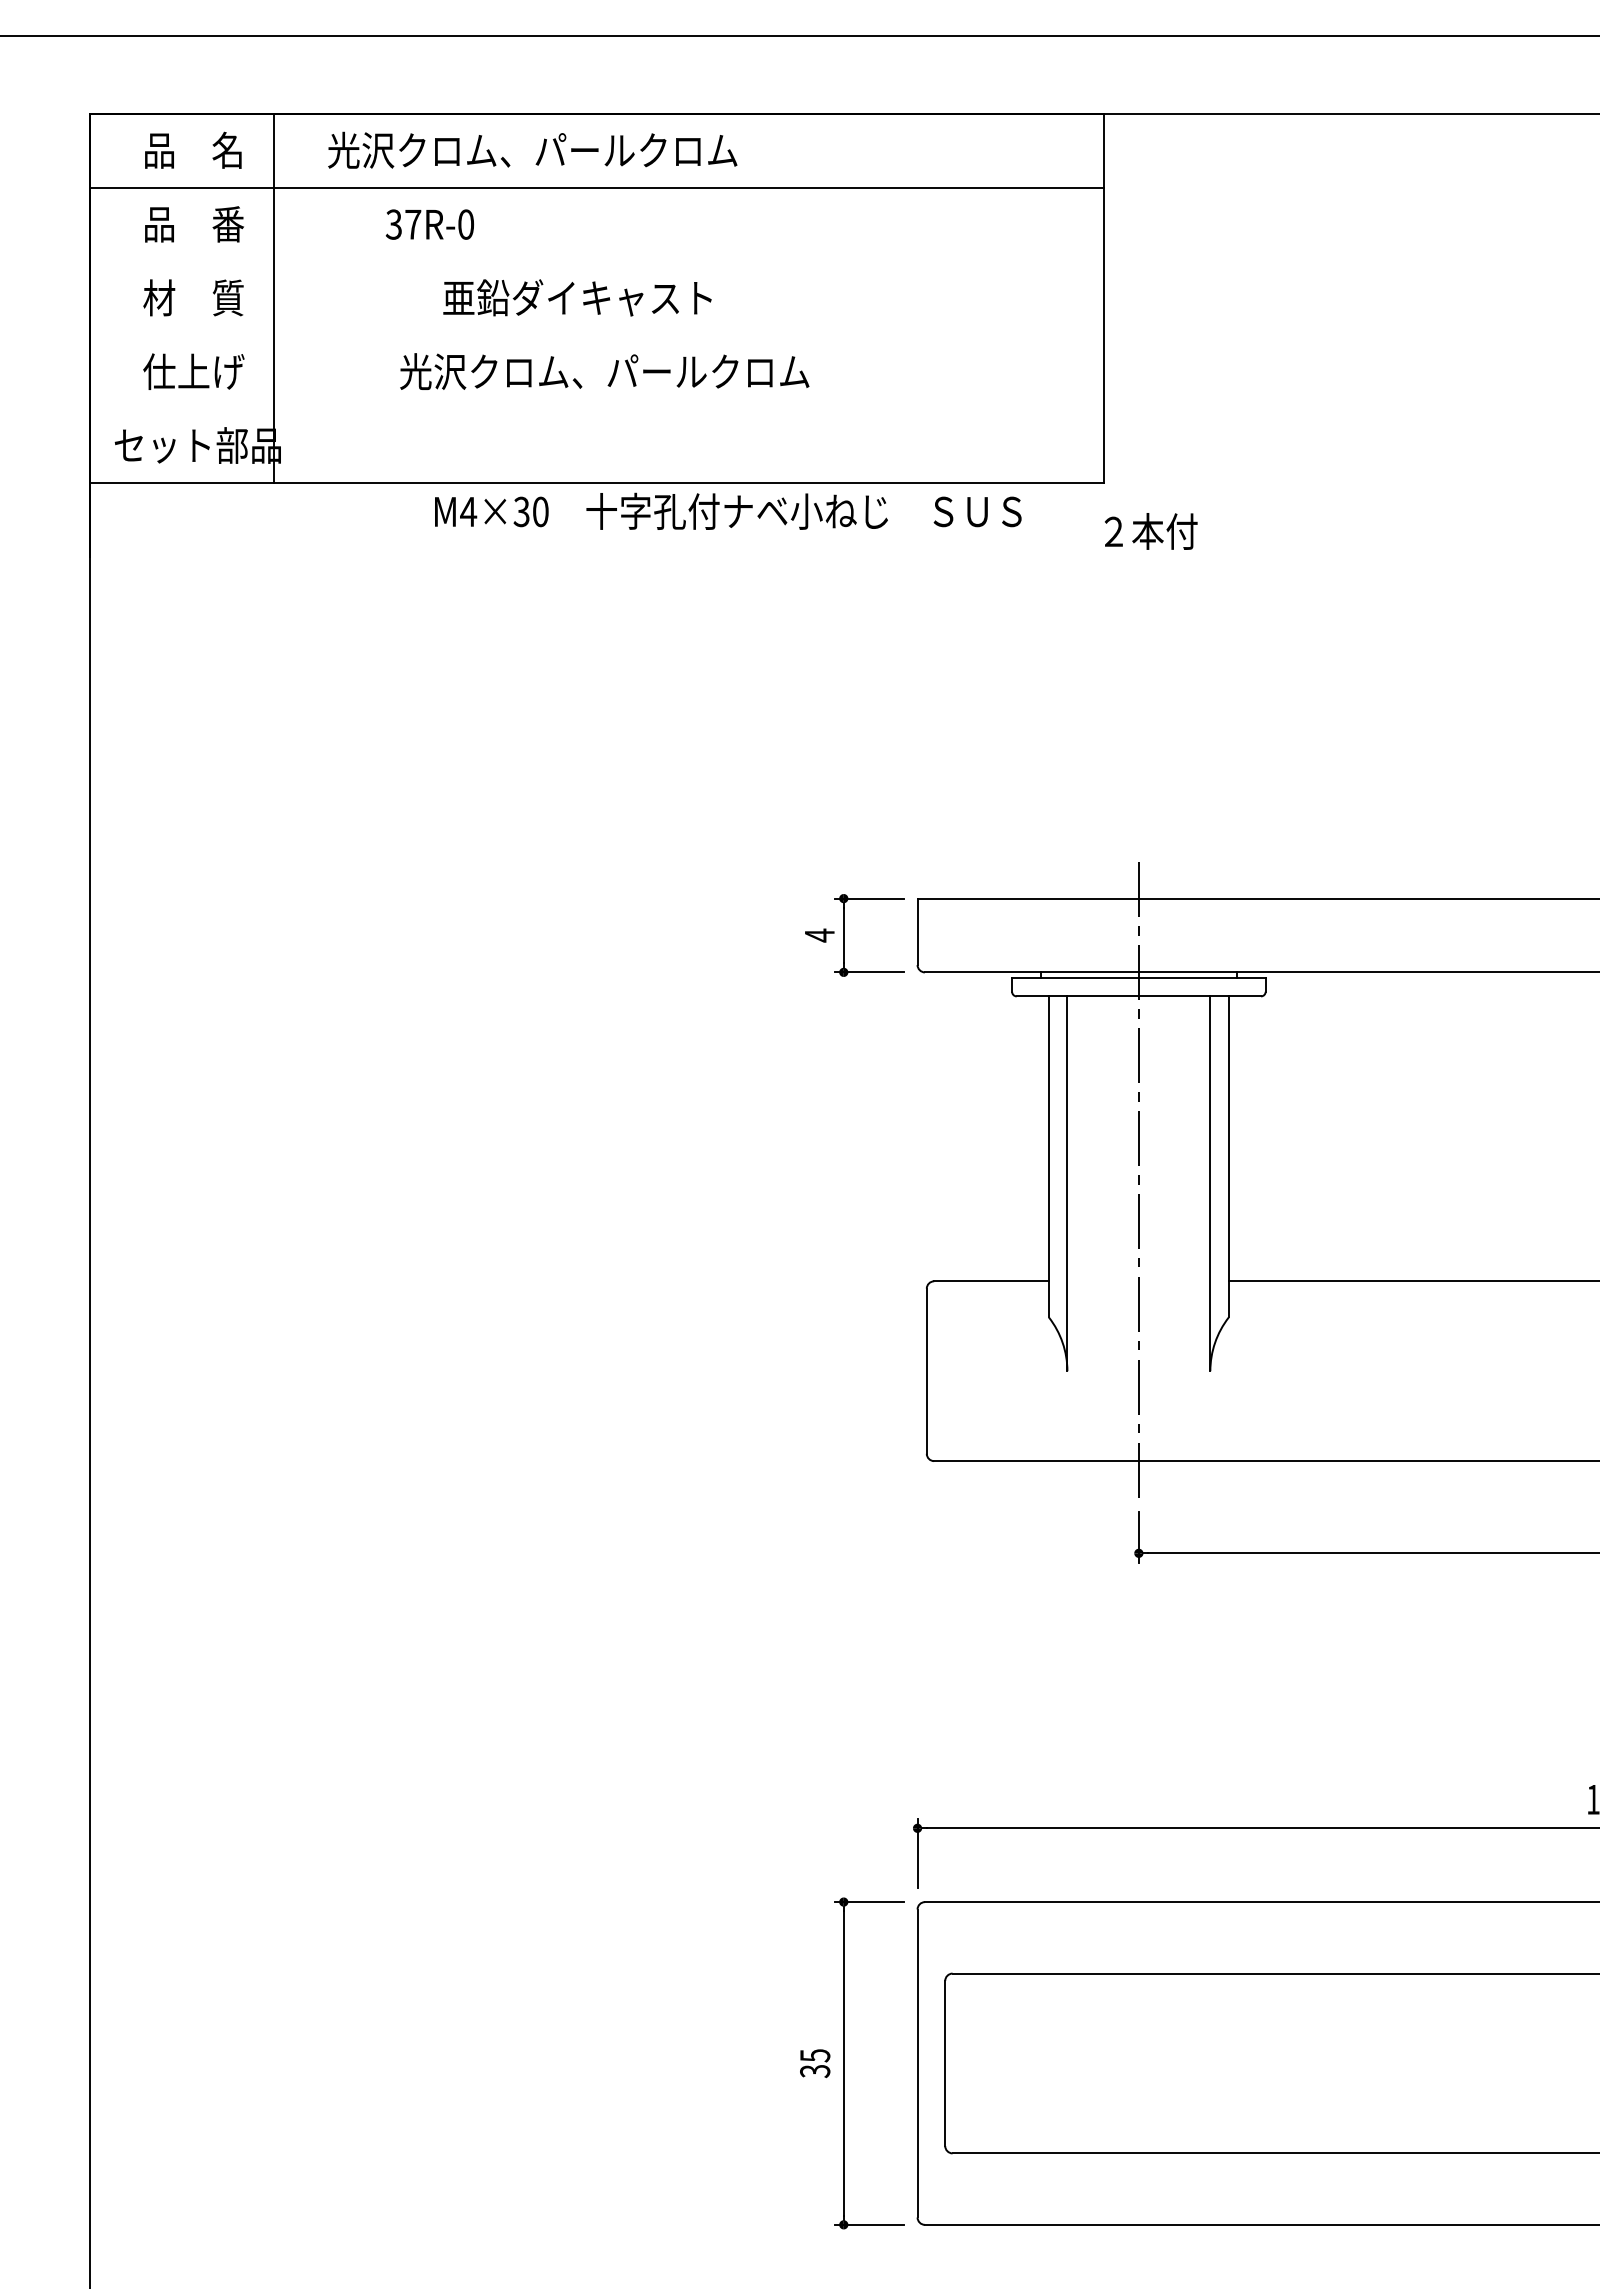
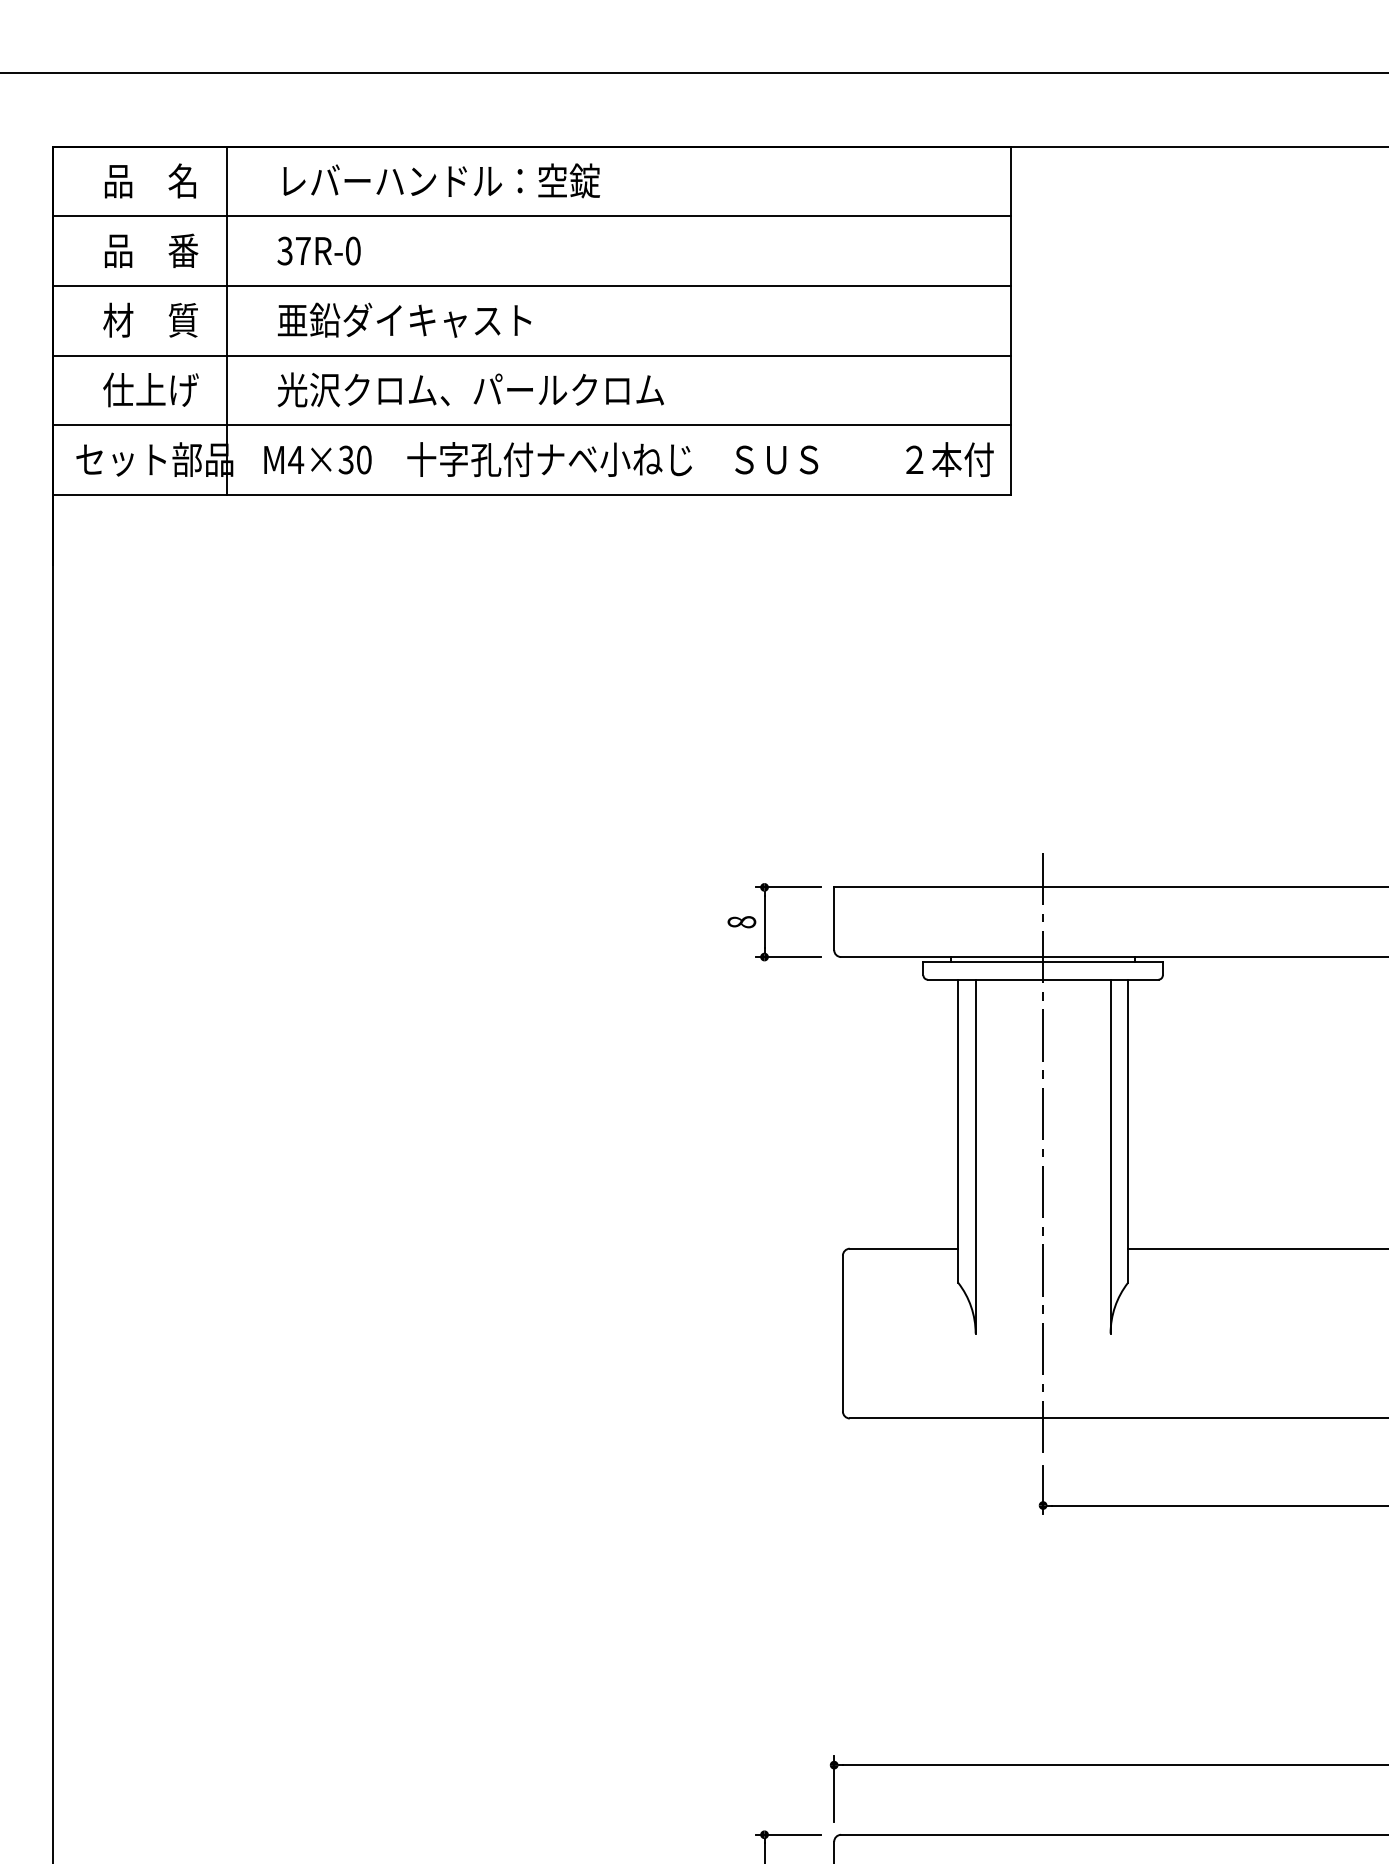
text: (532, 149) -> (470, 180), 光沢クロム、パールクロム -> レバーハンドル：空錠
text: (429, 224) -> (318, 250), moved
line: (597, 261) -> (532, 285), added
text: (577, 297) -> (404, 319), moved
line: (597, 335) -> (532, 355), added
text: (604, 371) -> (470, 389), moved
line: (597, 409) -> (532, 425), added
text: (728, 510) -> (541, 458), moved
text: (1151, 531) -> (950, 459), moved
text: (819, 935) -> (741, 922), 4 -> 8

